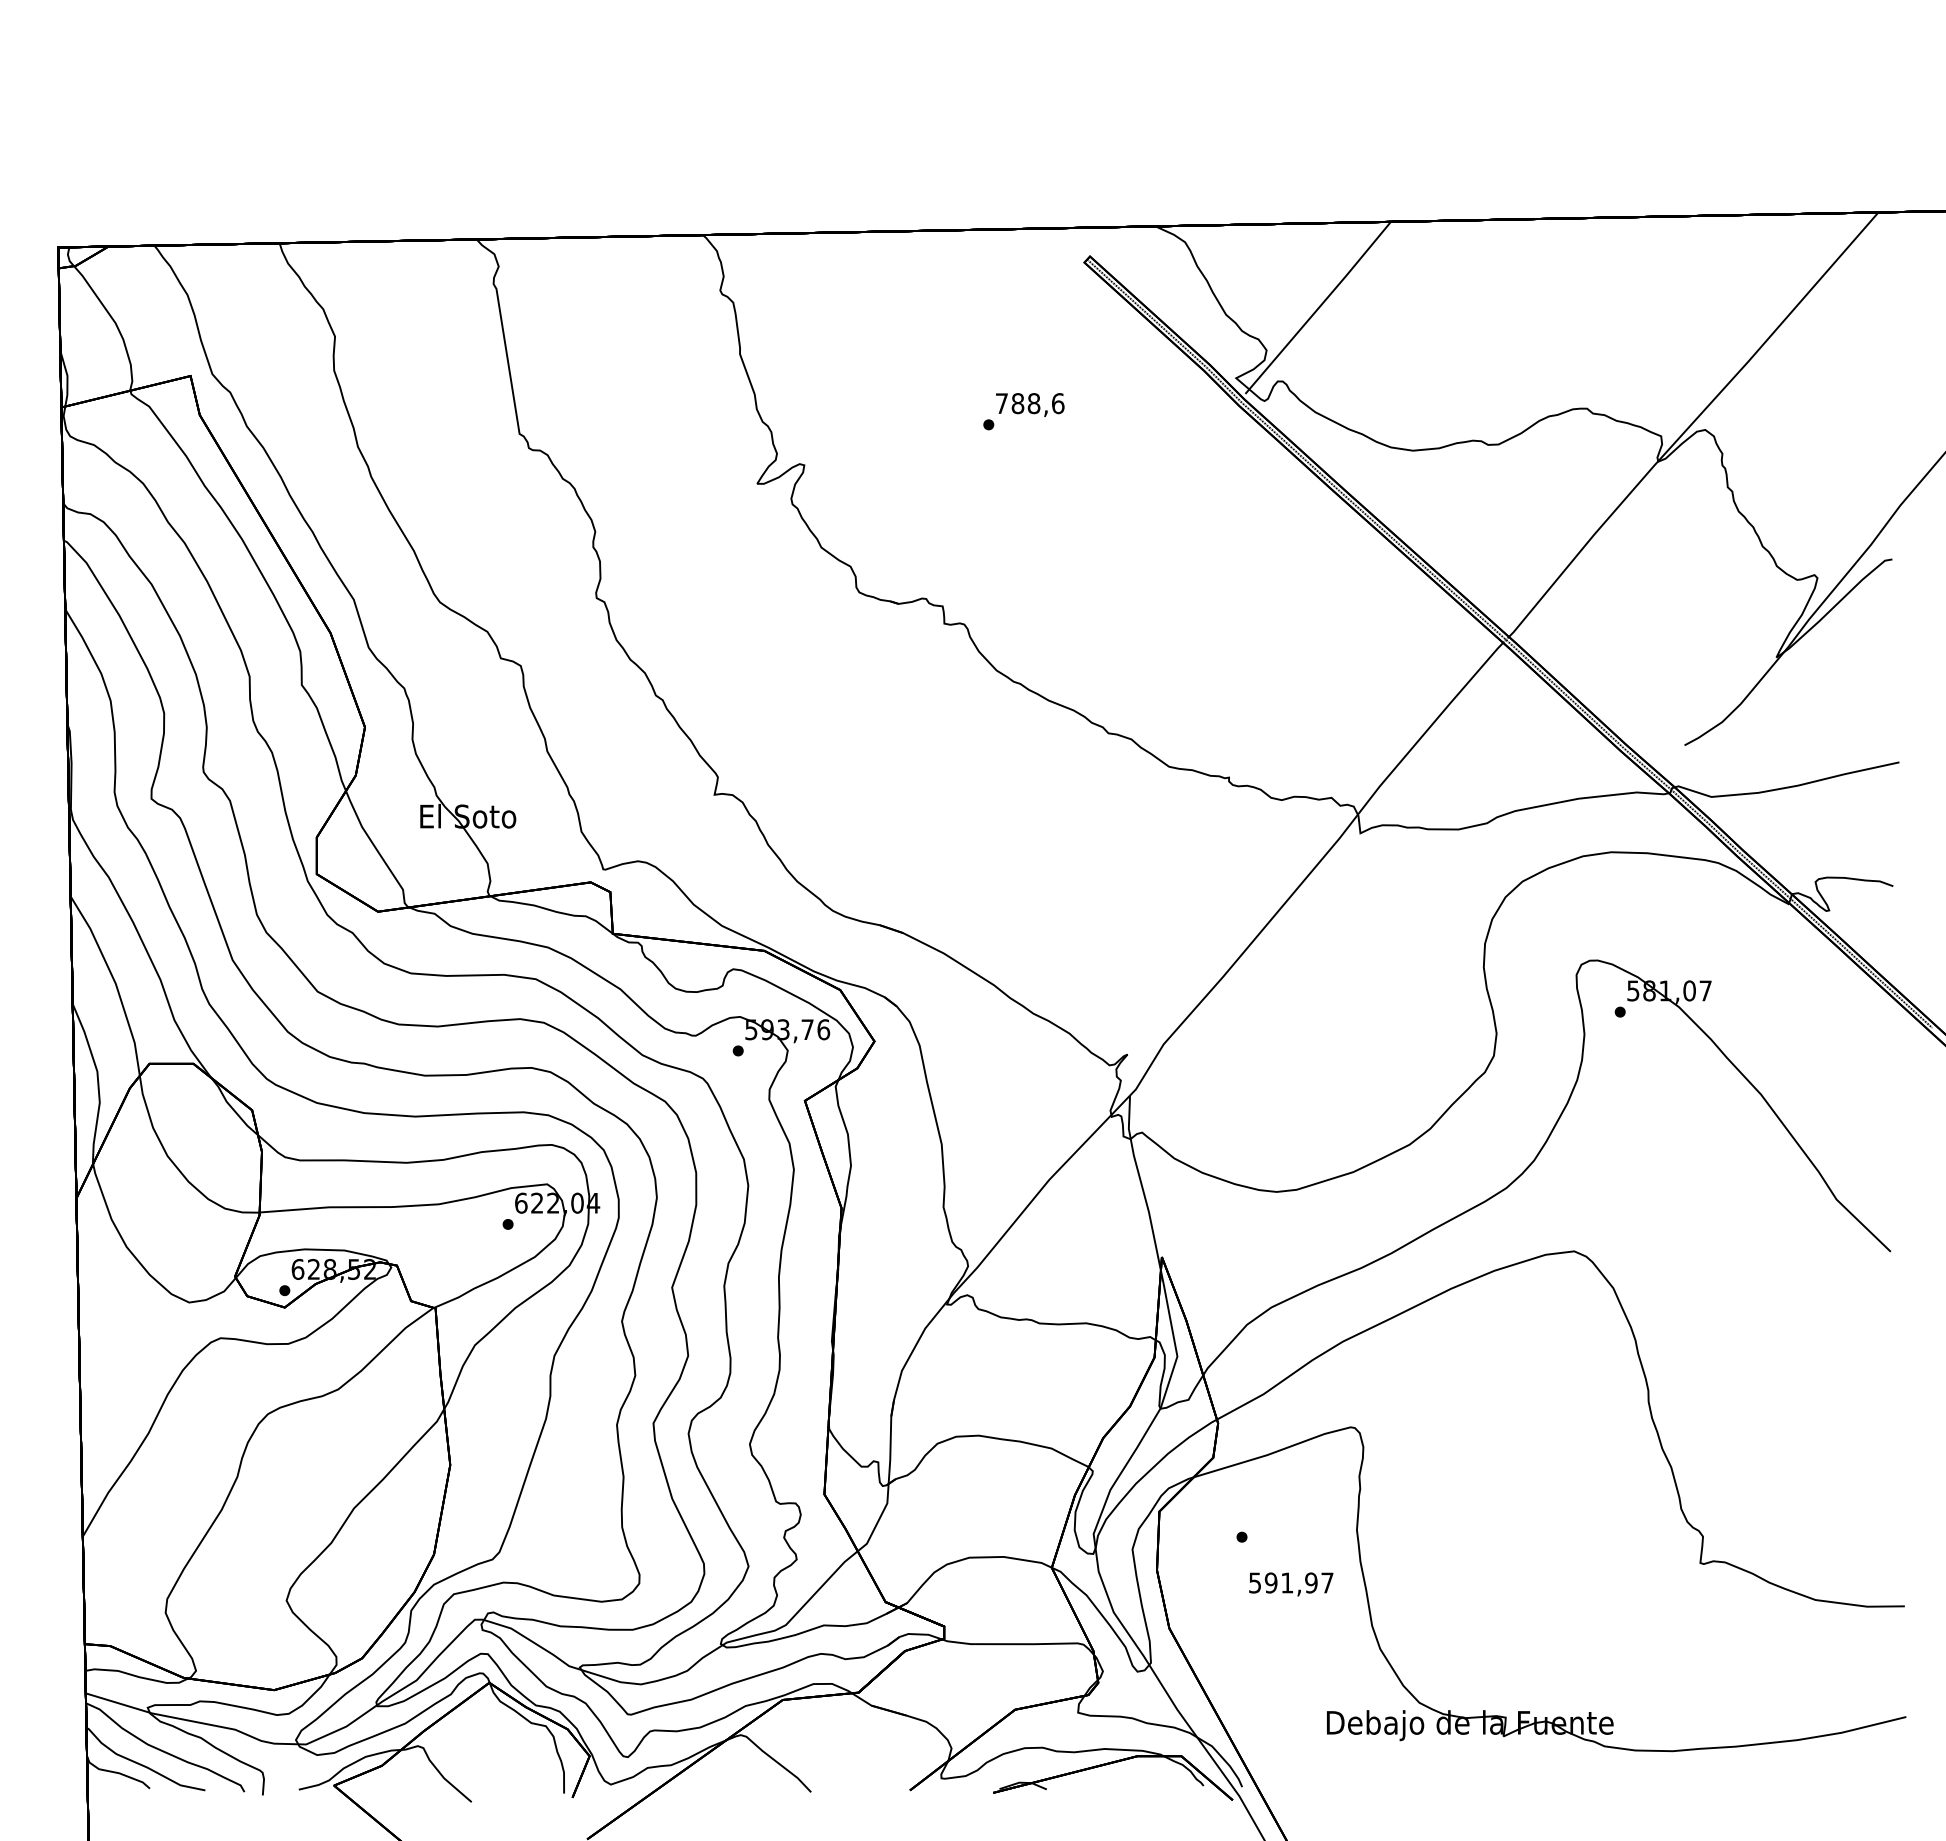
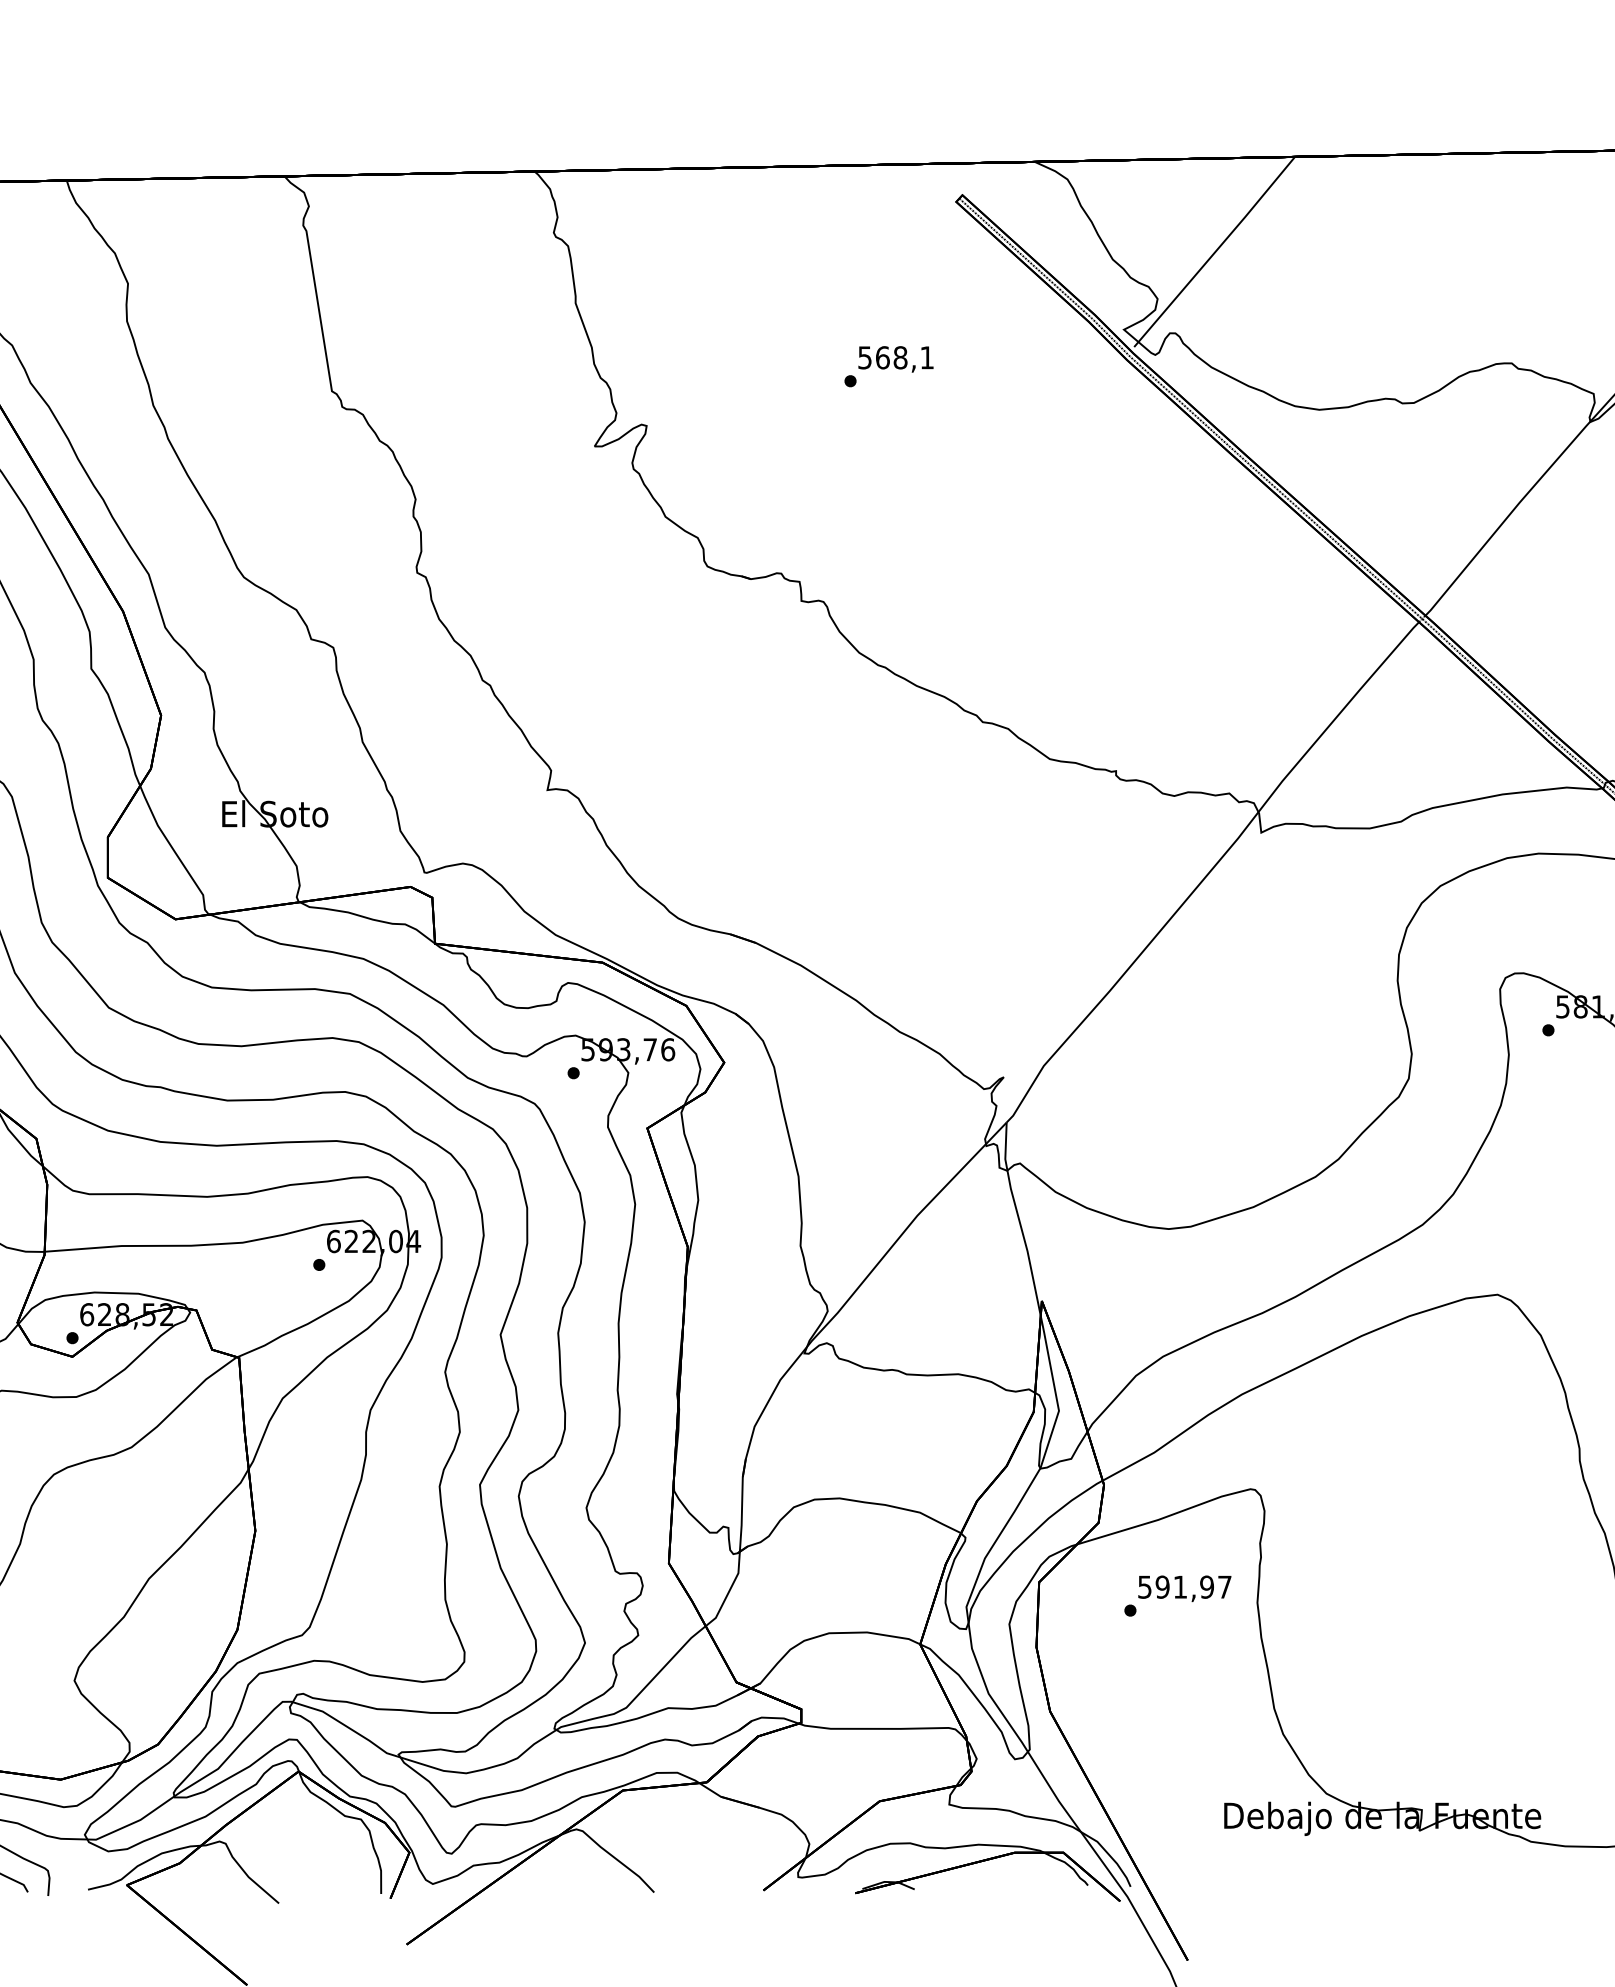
text: (1029, 403) -> (895, 357), 788,6 -> 568,1
text: (1291, 1584) -> (1185, 1588), moved

